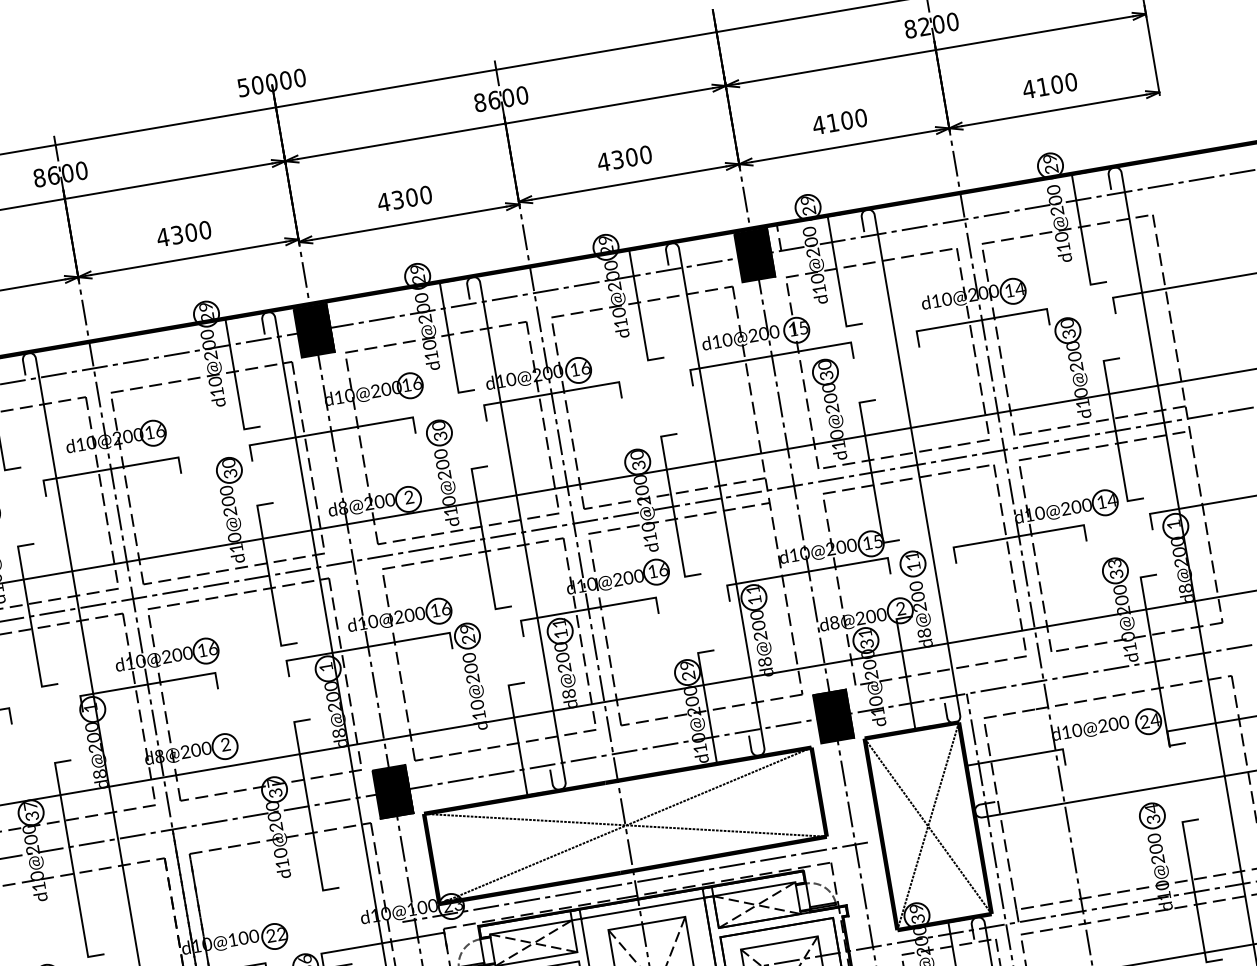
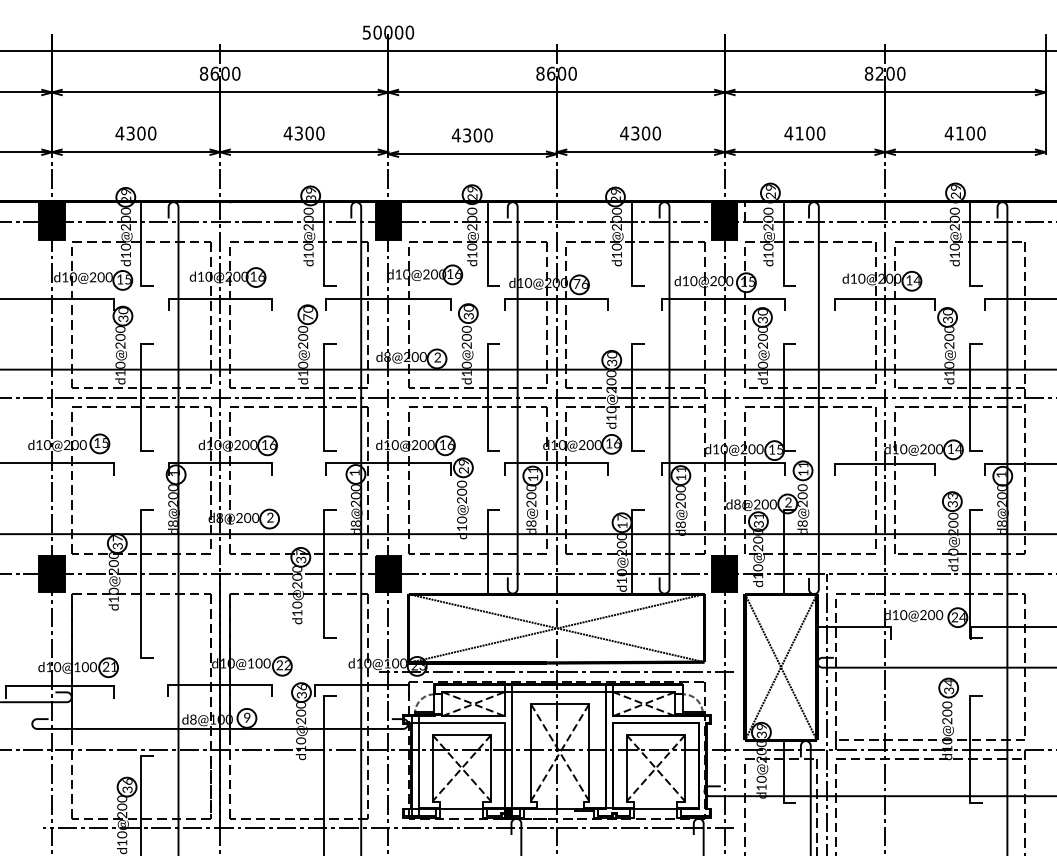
text: (209, 315) -> (312, 197), 29 -> 39
text: (574, 369) -> (576, 283), 16 -> 76
text: (230, 473) -> (308, 317), 30 -> 70
text: (687, 670) -> (622, 521), 29 -> 17

